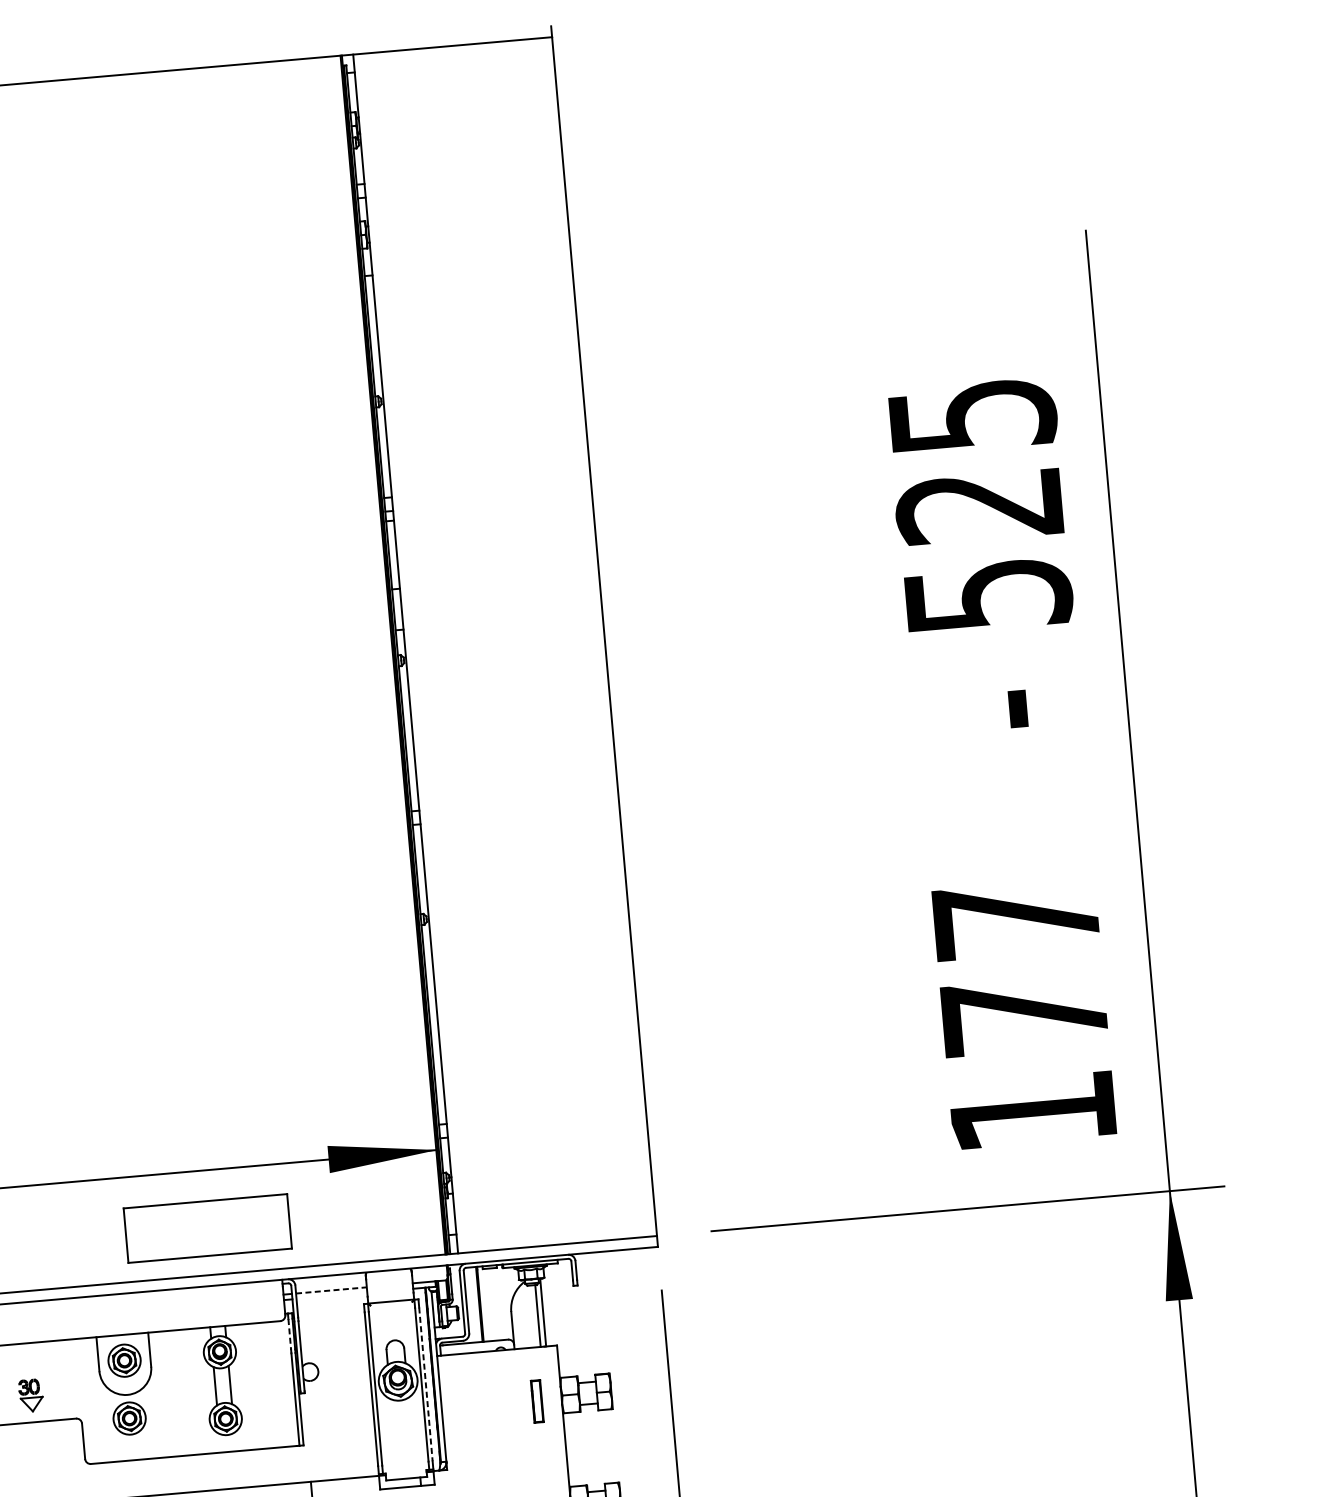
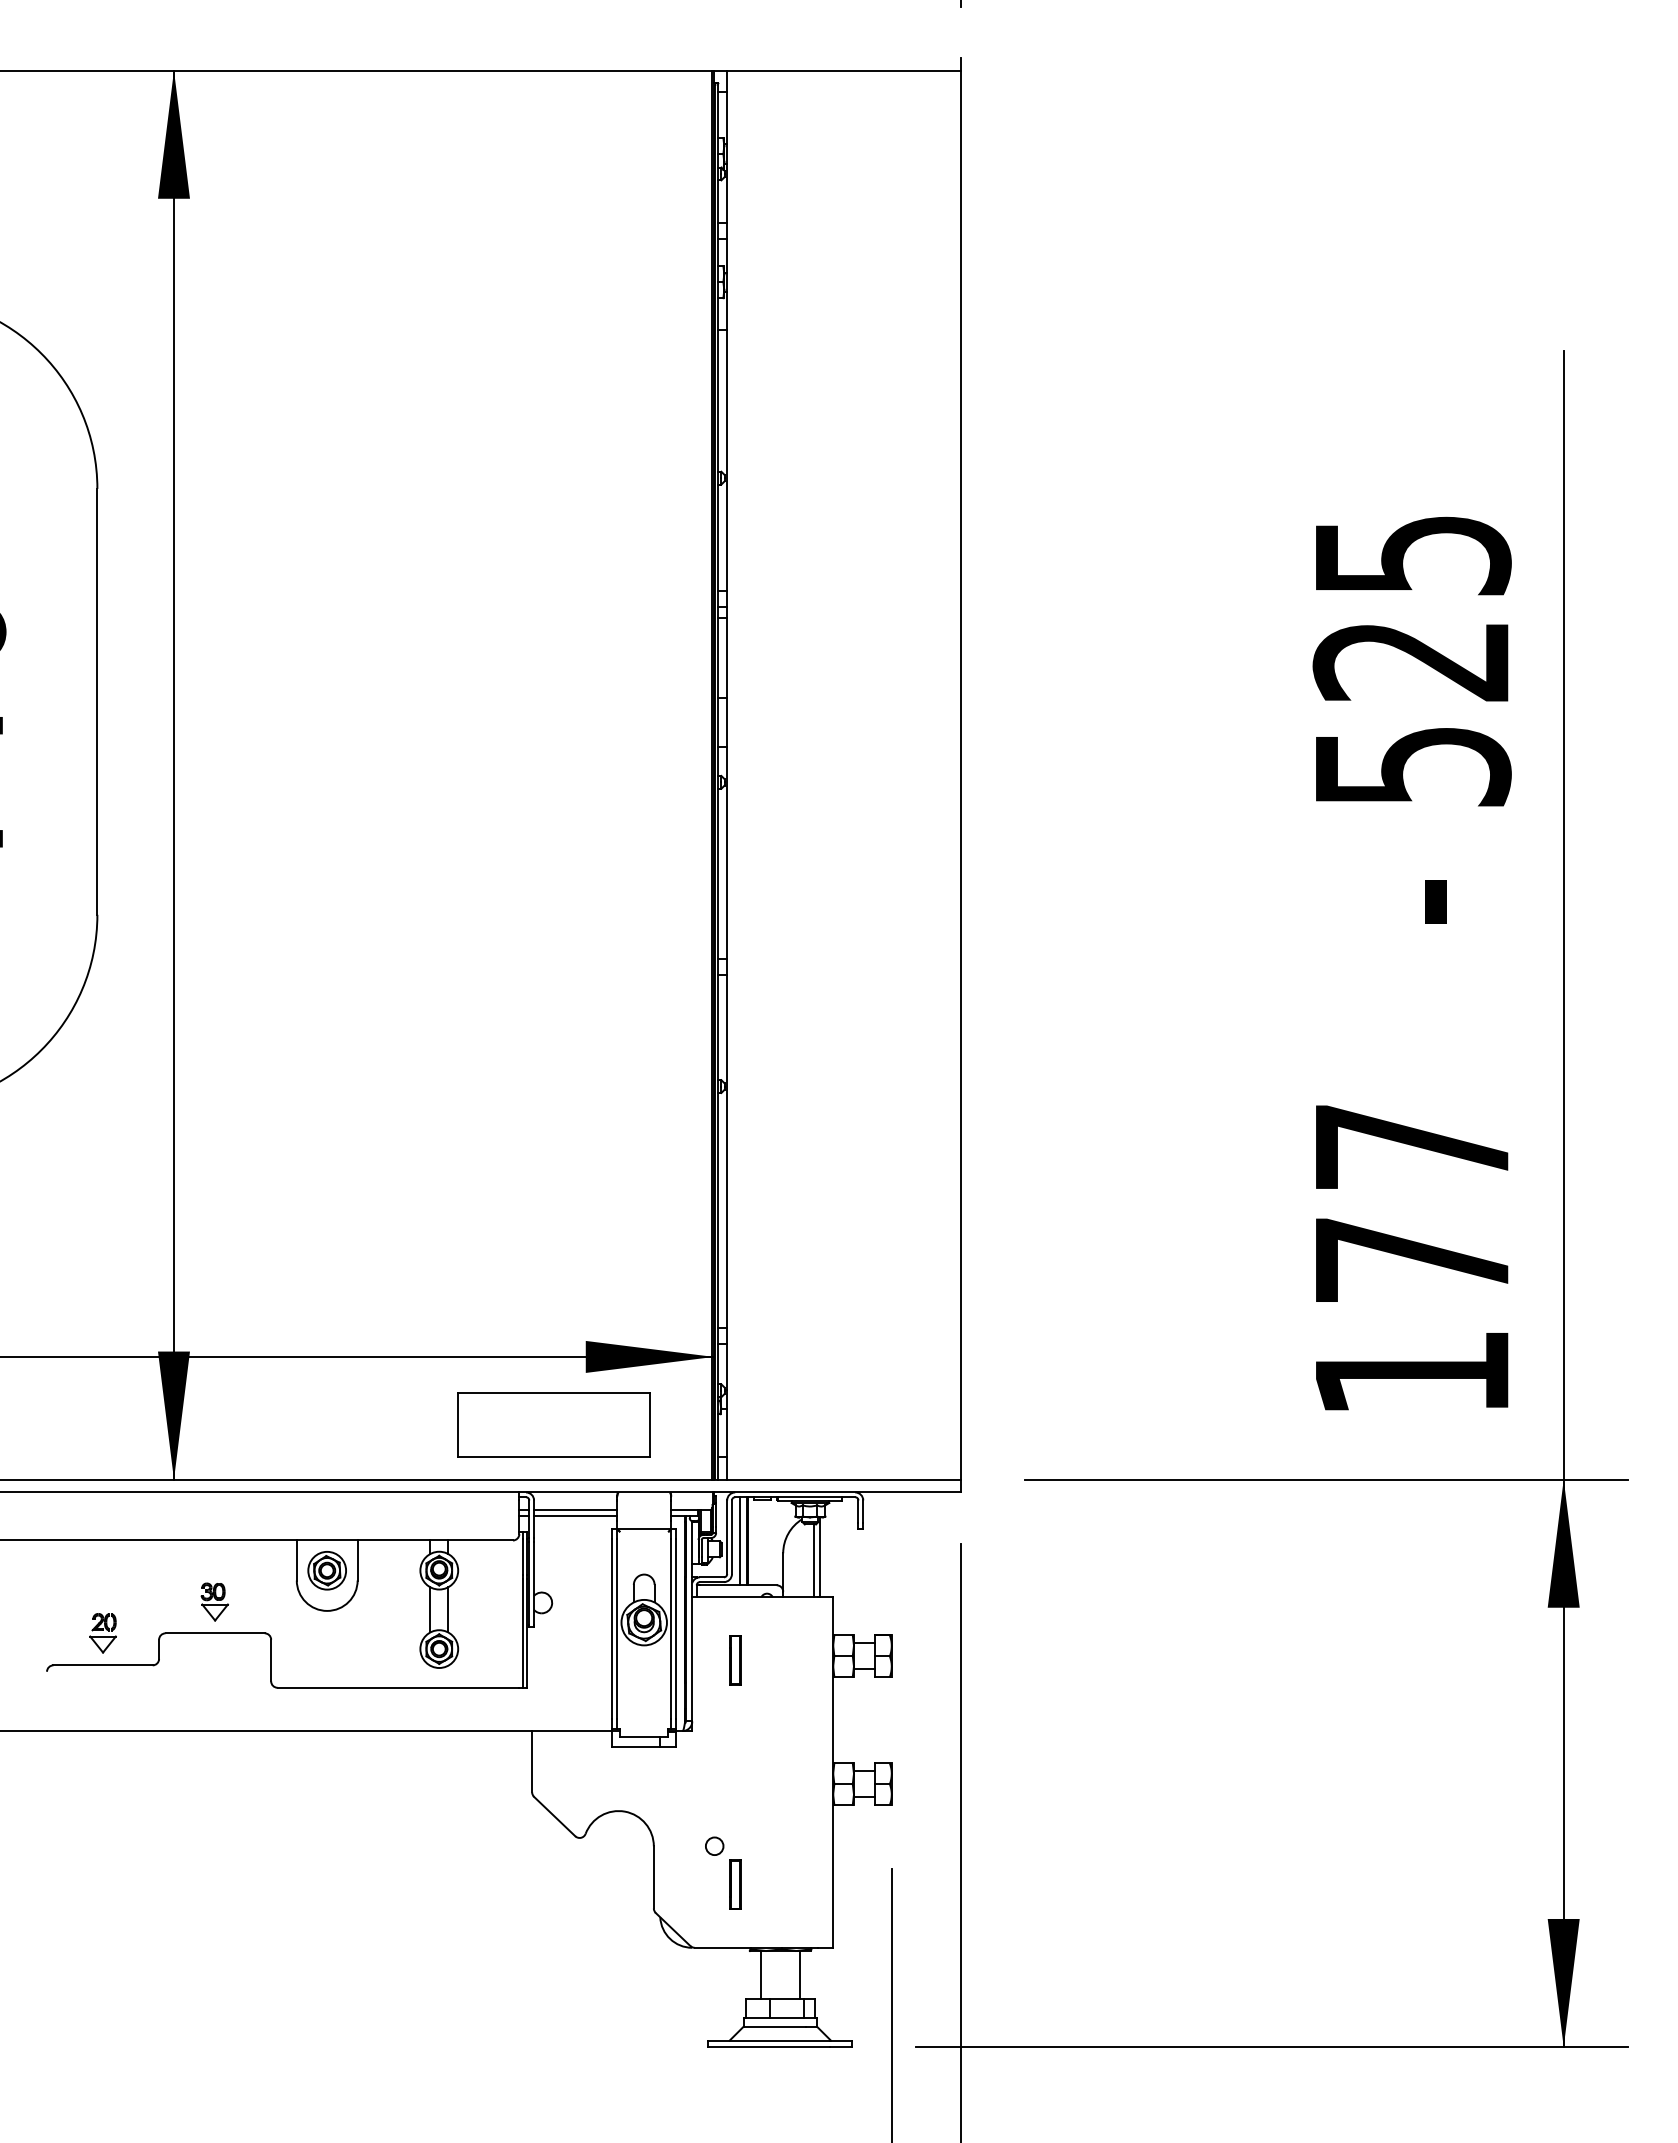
part: (207, 1228) -> (553, 1424), moved
line: (331, 1290) -> (575, 1509), dashed -> solid
line: (331, 1296) -> (575, 1516), added
line: (474, 1305) -> (740, 1541), added
line: (289, 1334) -> (522, 1557), dashed -> solid
line: (426, 1384) -> (676, 1629), dashed -> solid
part: (537, 1401) -> (735, 1660), moved
part: (129, 1418) -> (326, 1638), removed

